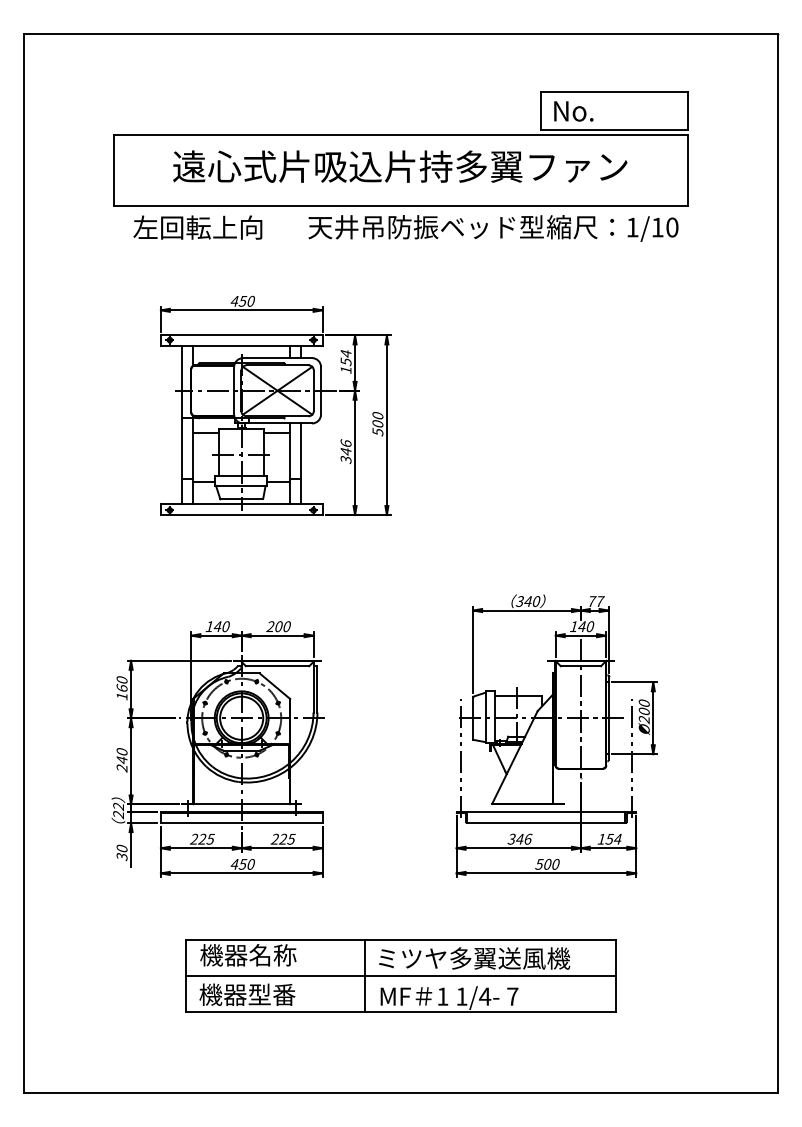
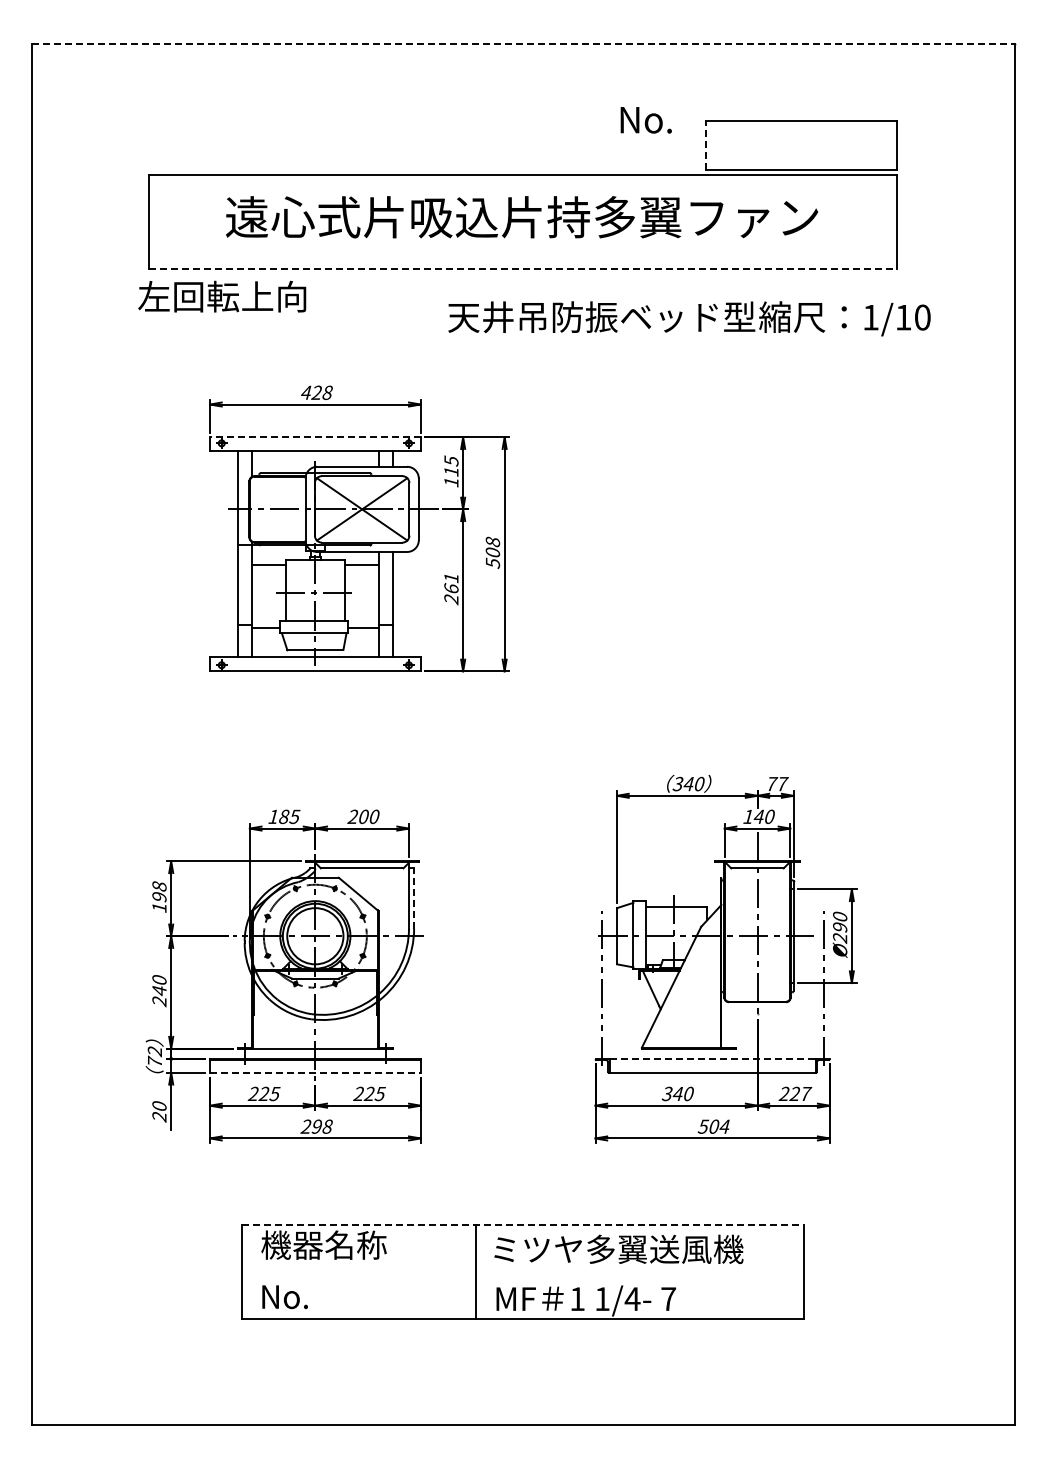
line: (401, 34) -> (523, 44), solid -> dashed
line: (541, 111) -> (705, 145), solid -> dashed
text: (573, 111) -> (645, 120), moved
line: (401, 206) -> (523, 269), solid -> dashed
text: (198, 227) -> (222, 296), moved
text: (493, 228) -> (689, 318), moved
text: (246, 301) -> (321, 392), 450 -> 428
line: (241, 335) -> (314, 437), solid -> dashed
text: (346, 357) -> (451, 466), 154 -> 115
text: (377, 415) -> (492, 541), 500 -> 508
text: (346, 451) -> (451, 588), 346 -> 261
text: (221, 626) -> (289, 816), 140 -> 185
text: (122, 683) -> (159, 891), 160 -> 198
line: (317, 689) -> (414, 898), solid -> dashed
text: (644, 711) -> (840, 927), Ø200 -> Ø290
line: (546, 812) -> (712, 1058), solid -> dashed
text: (118, 814) -> (154, 1061), 22 -> 72
line: (241, 822) -> (315, 1072), solid -> dashed
text: (528, 838) -> (689, 1093), 346 -> 340
text: (610, 838) -> (795, 1093), 154 -> 227
text: (122, 856) -> (159, 1116), 30 -> 20
text: (242, 864) -> (316, 1126), 450 -> 298
text: (555, 864) -> (724, 1126), 500 -> 504
line: (400, 940) -> (522, 1225), solid -> dashed
line: (400, 976) -> (522, 1272), removed
text: (247, 994) -> (322, 1296), 機器型番 -> No.

